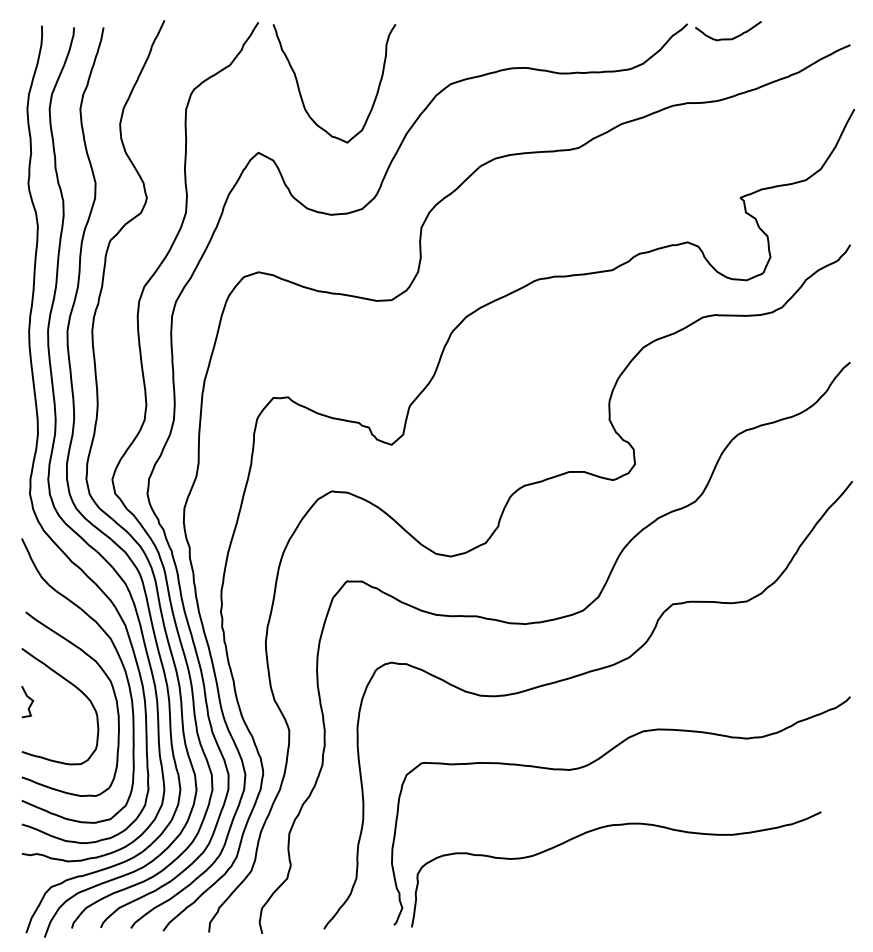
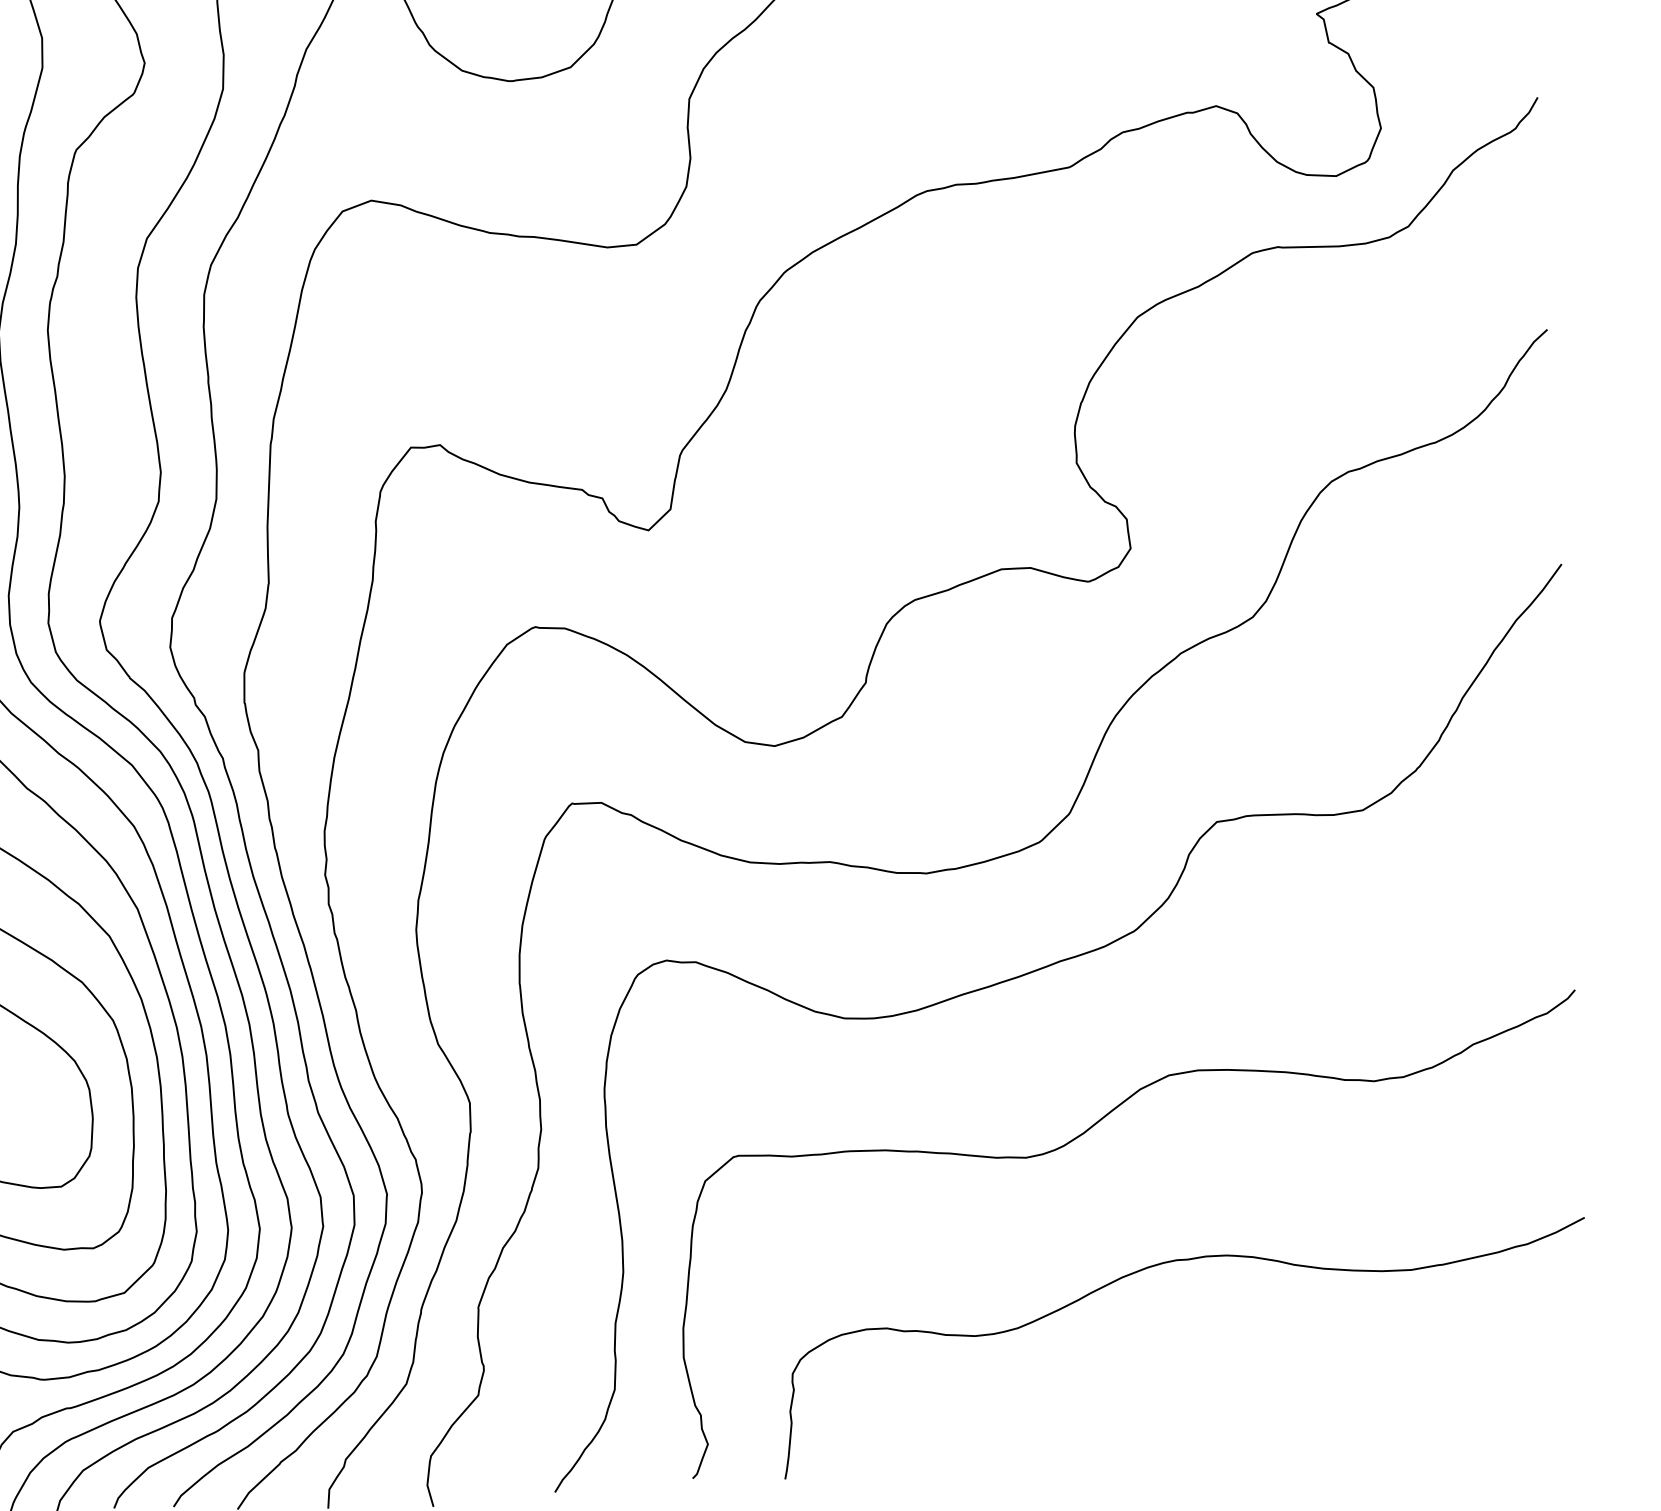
curve: (606, 827) -> (1161, 1265), moved

